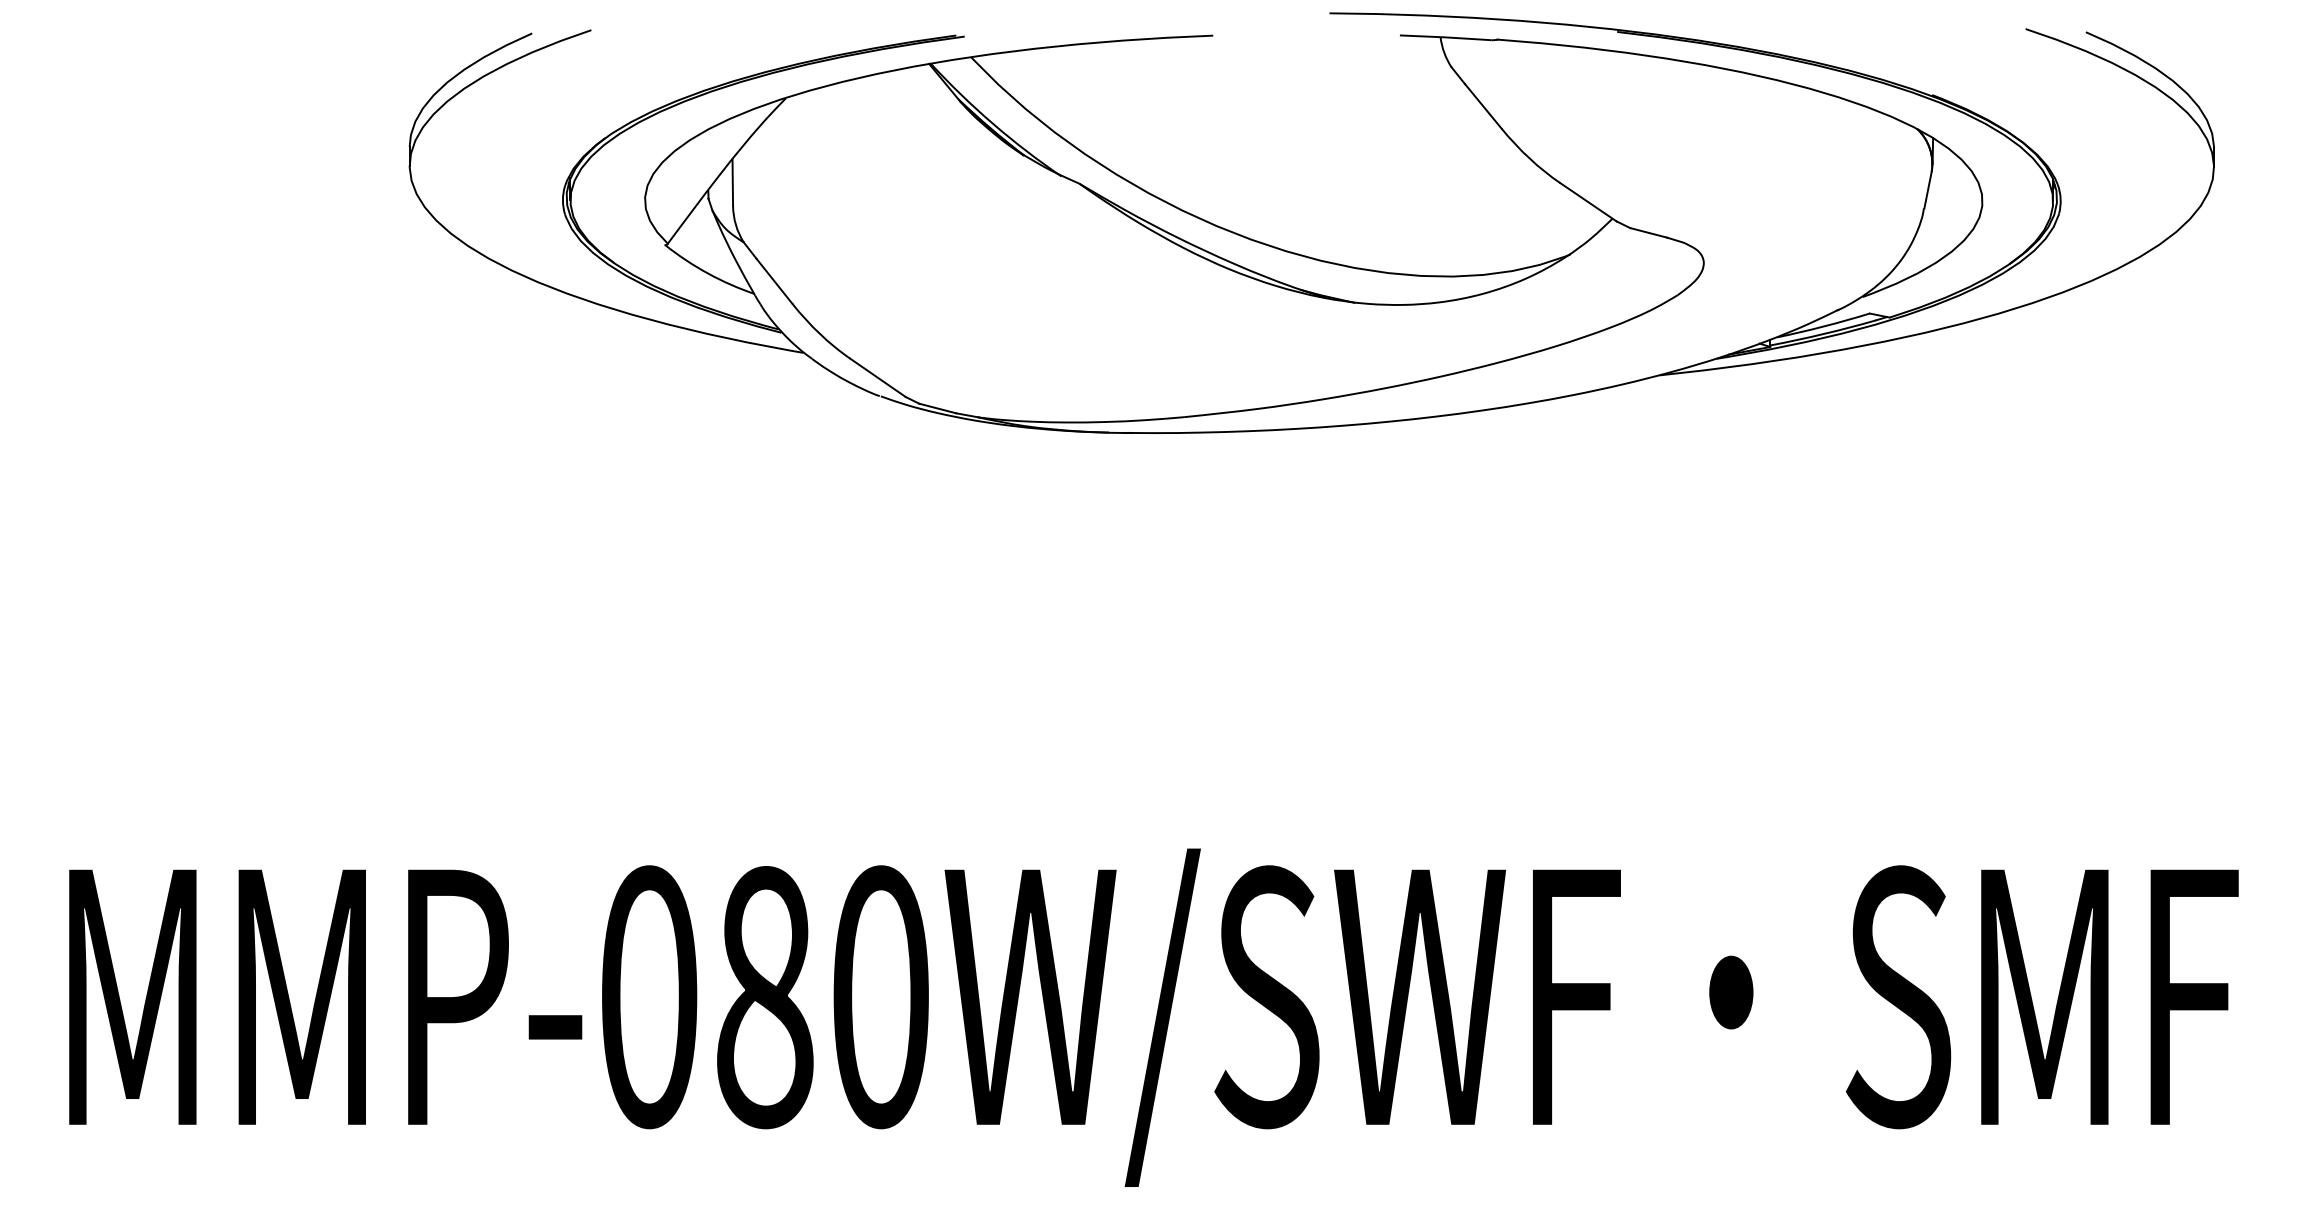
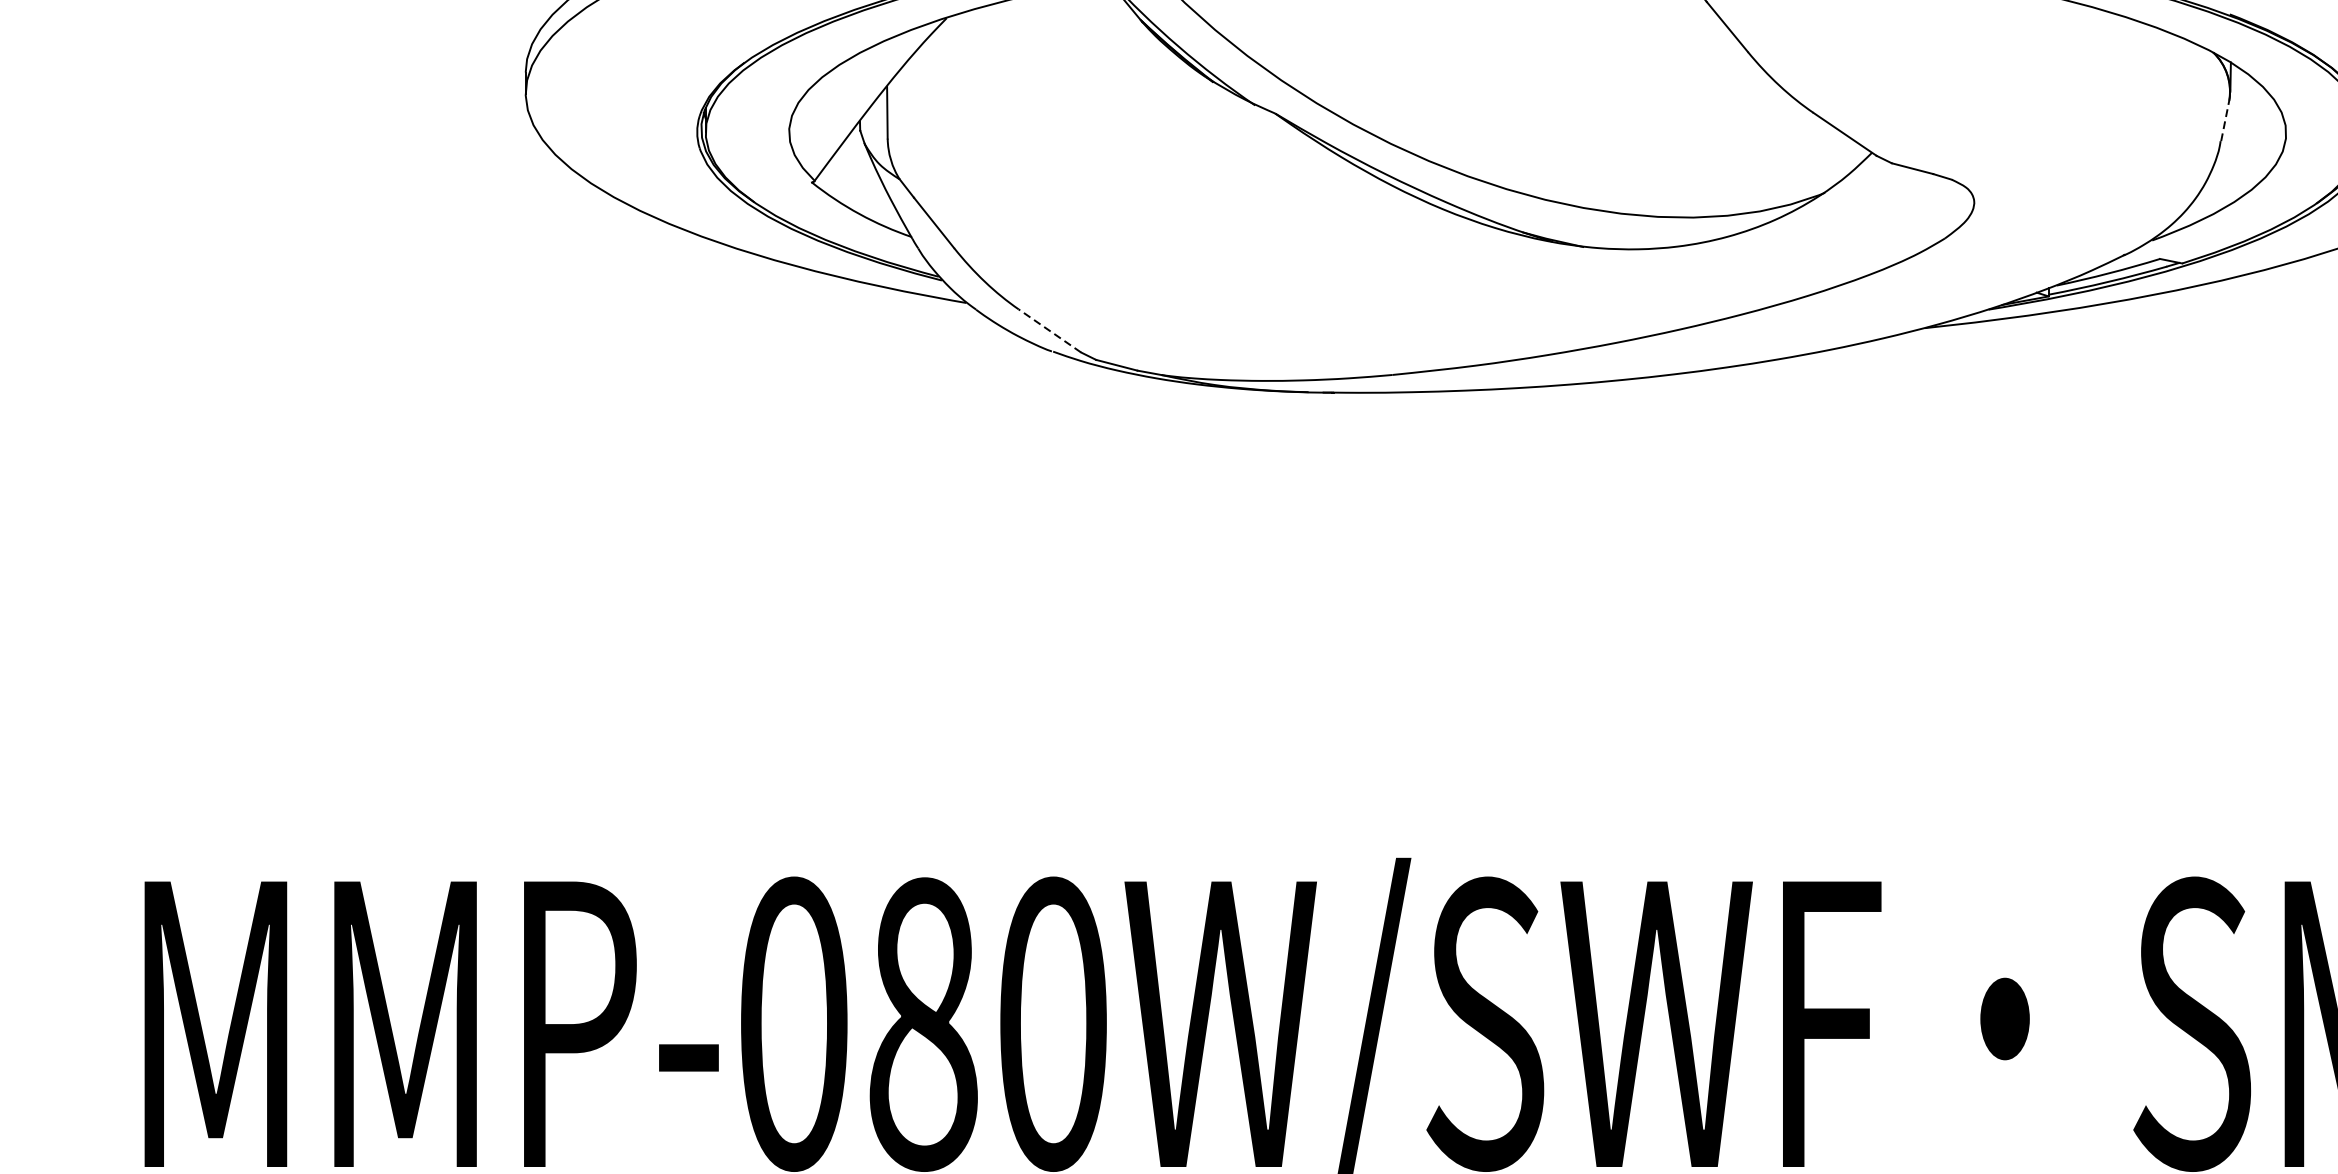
line: (1928, 189) -> (2225, 120), solid -> dashed
line: (877, 377) -> (1049, 330), solid -> dashed

